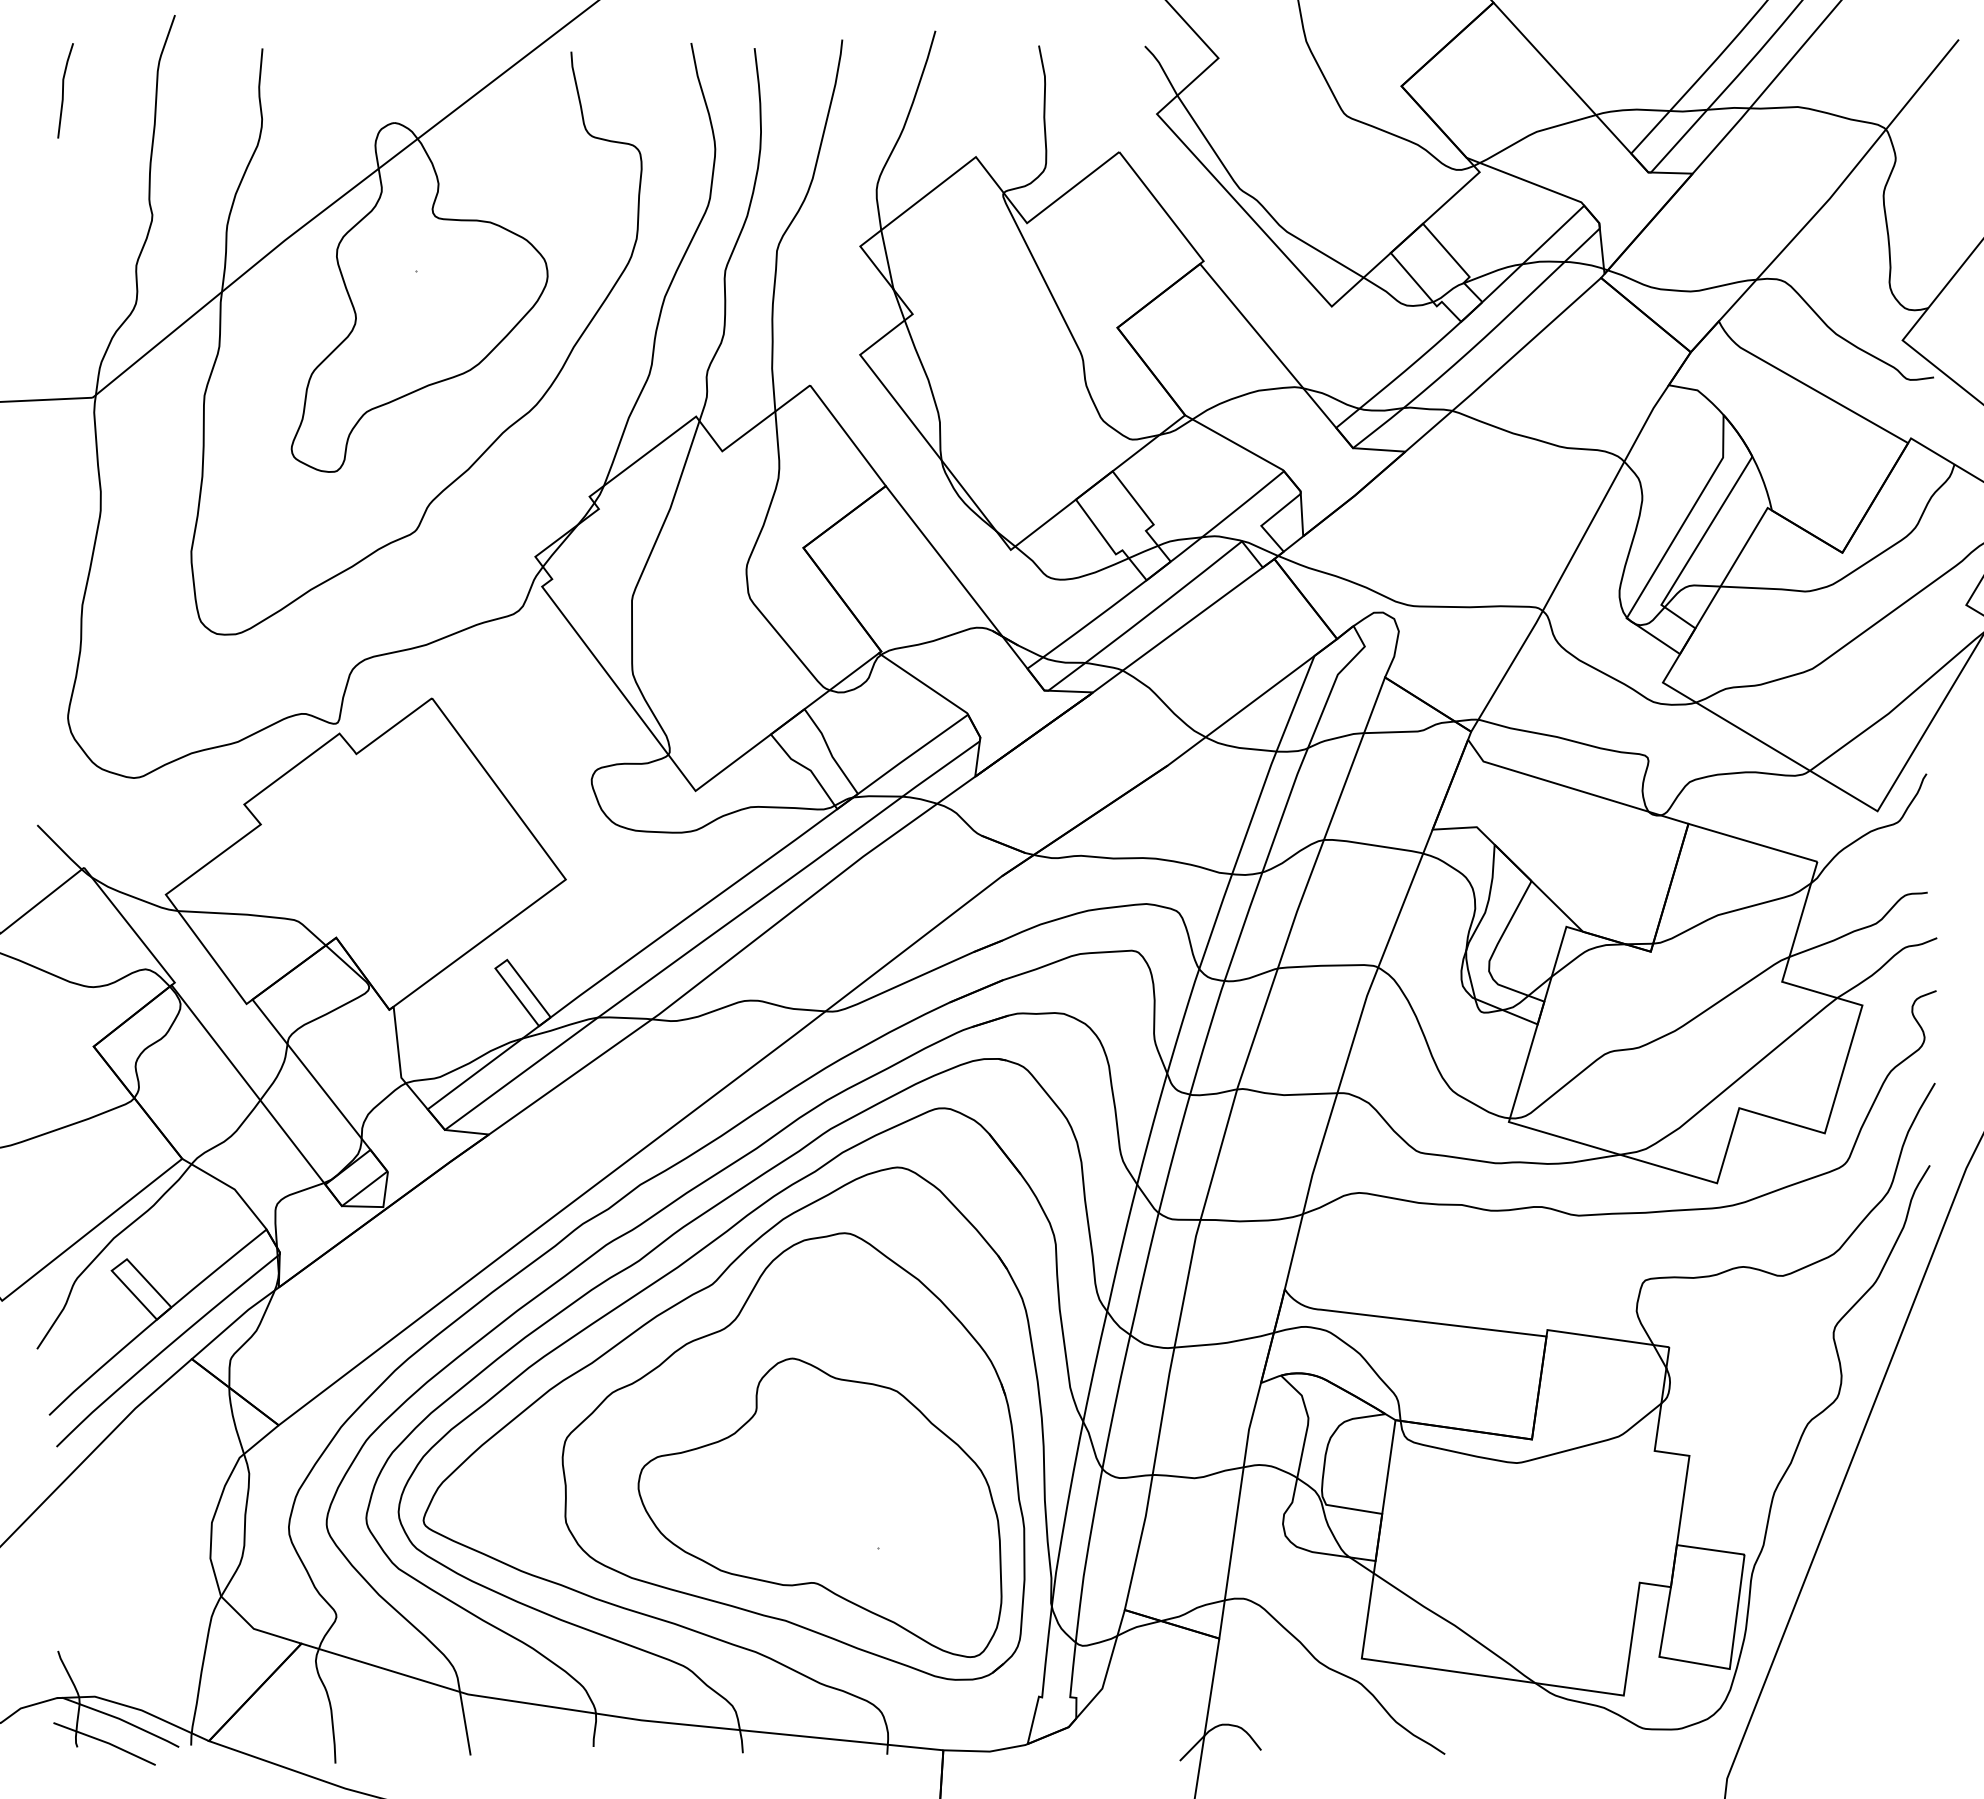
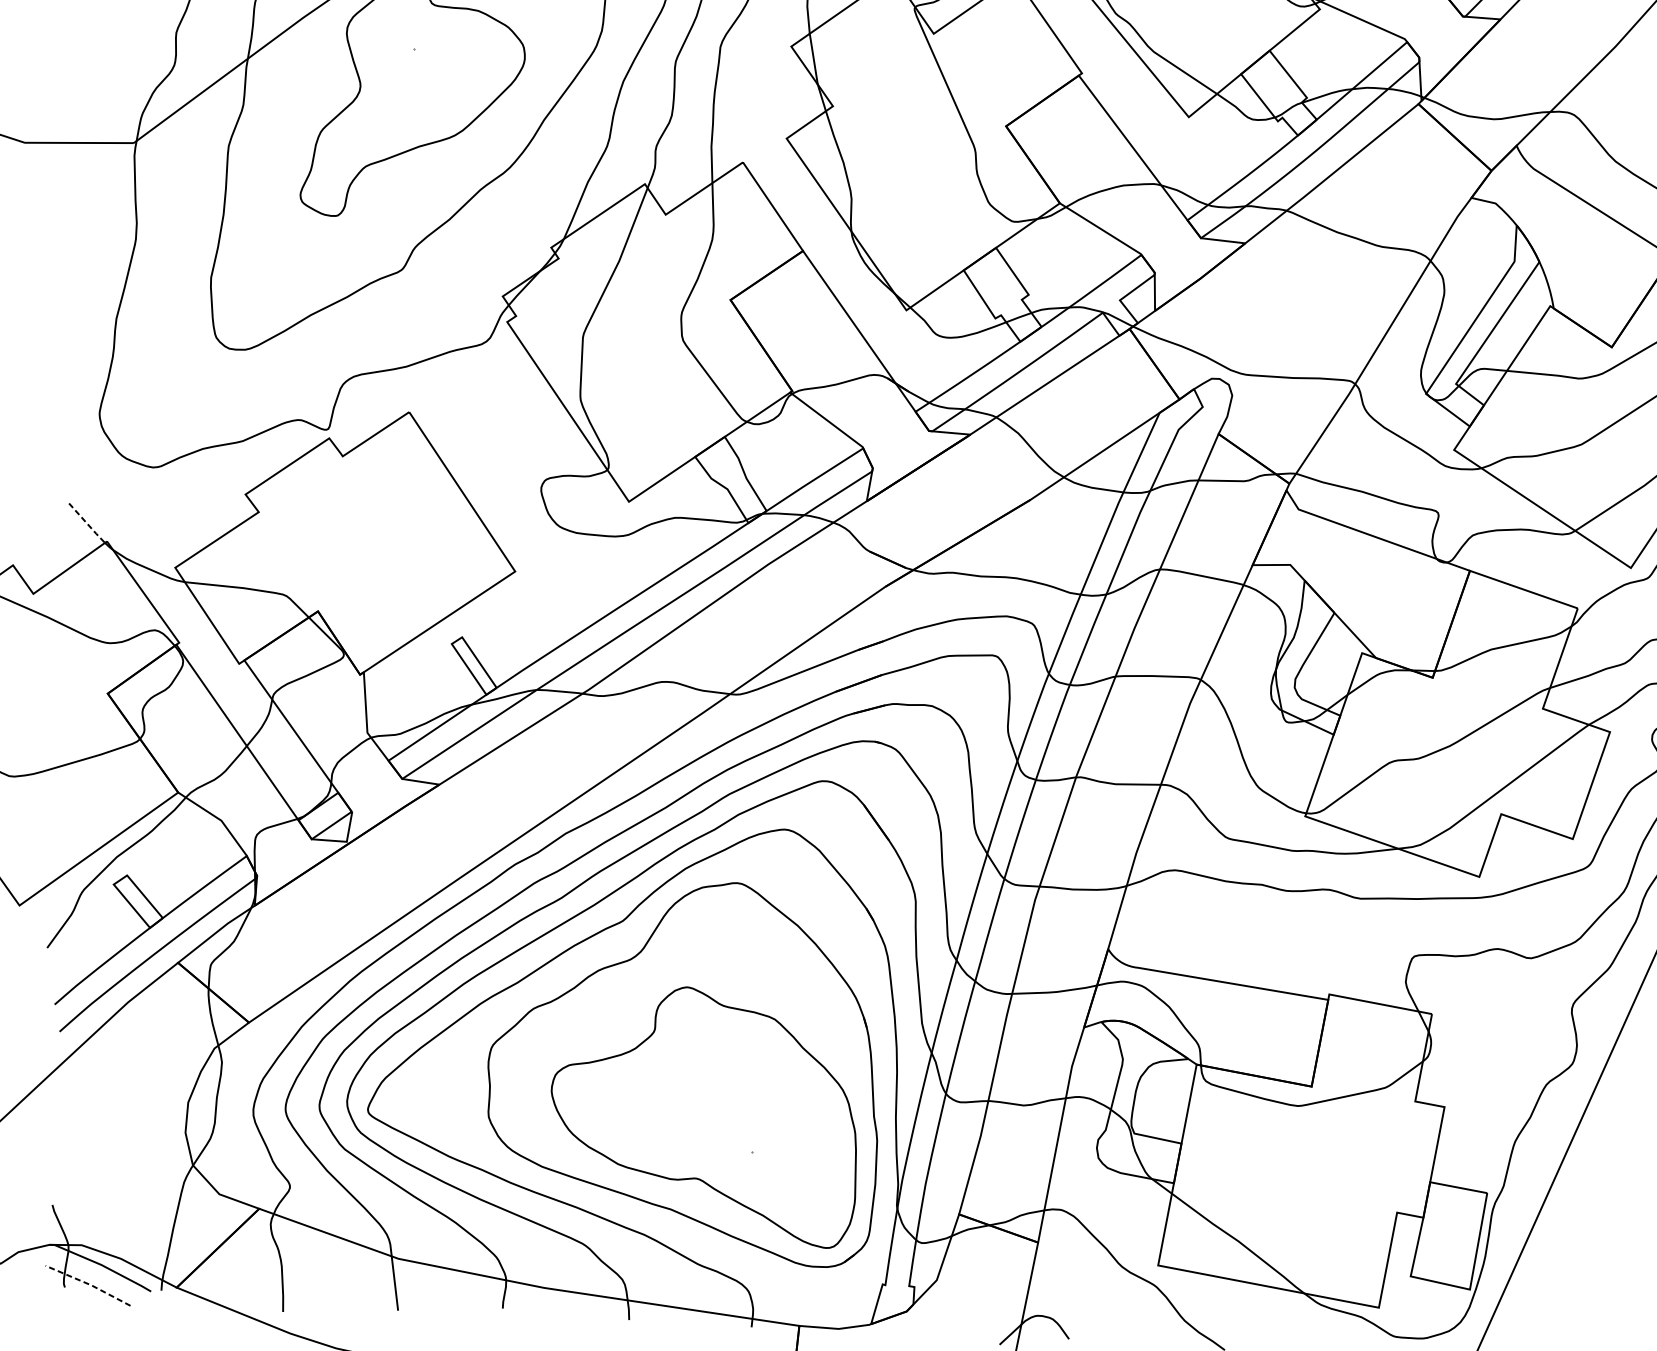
line: (60, 848) -> (87, 524), solid -> dashed
line: (105, 1742) -> (88, 1284), solid -> dashed

